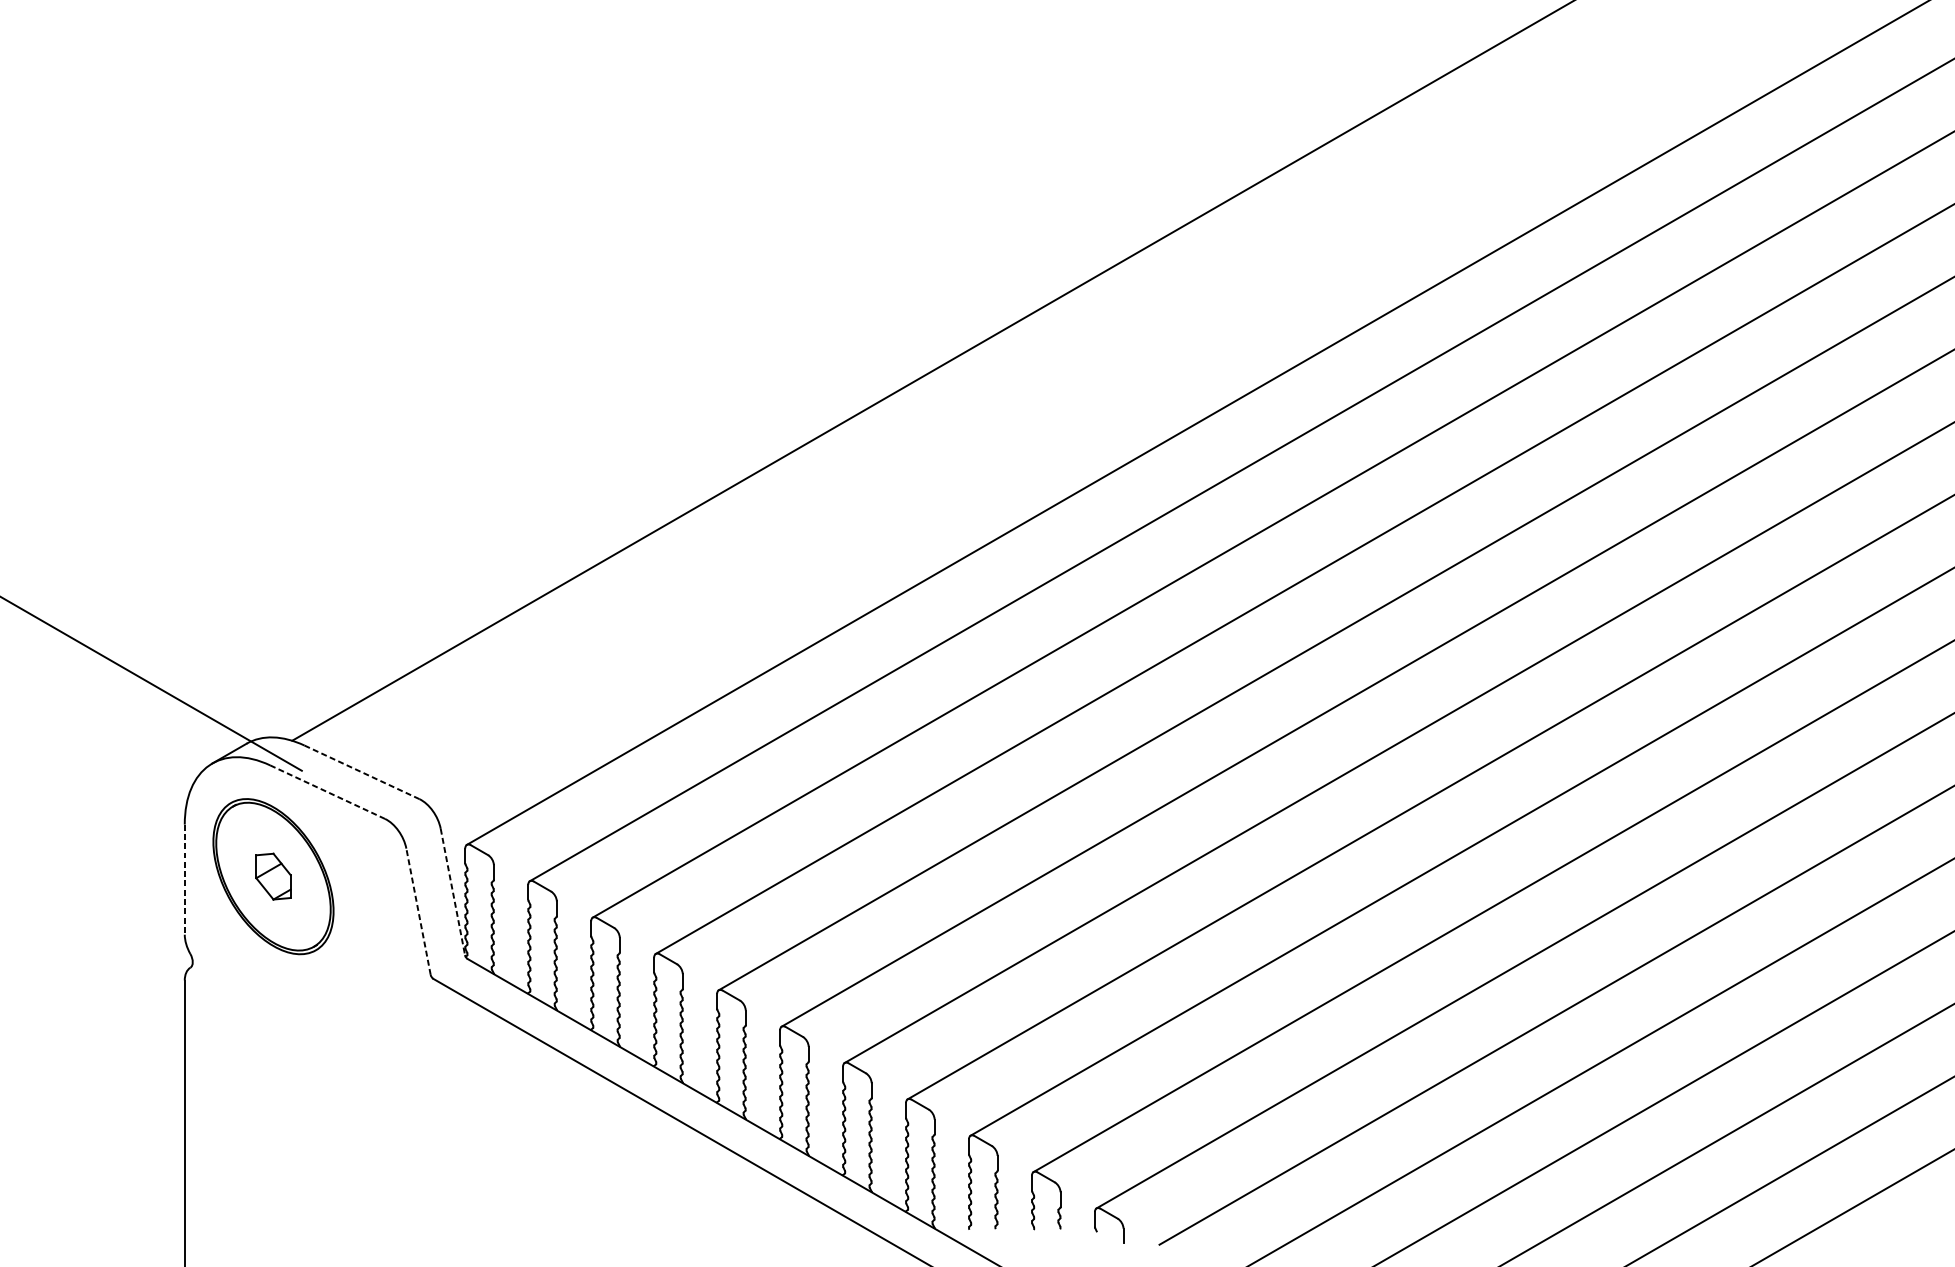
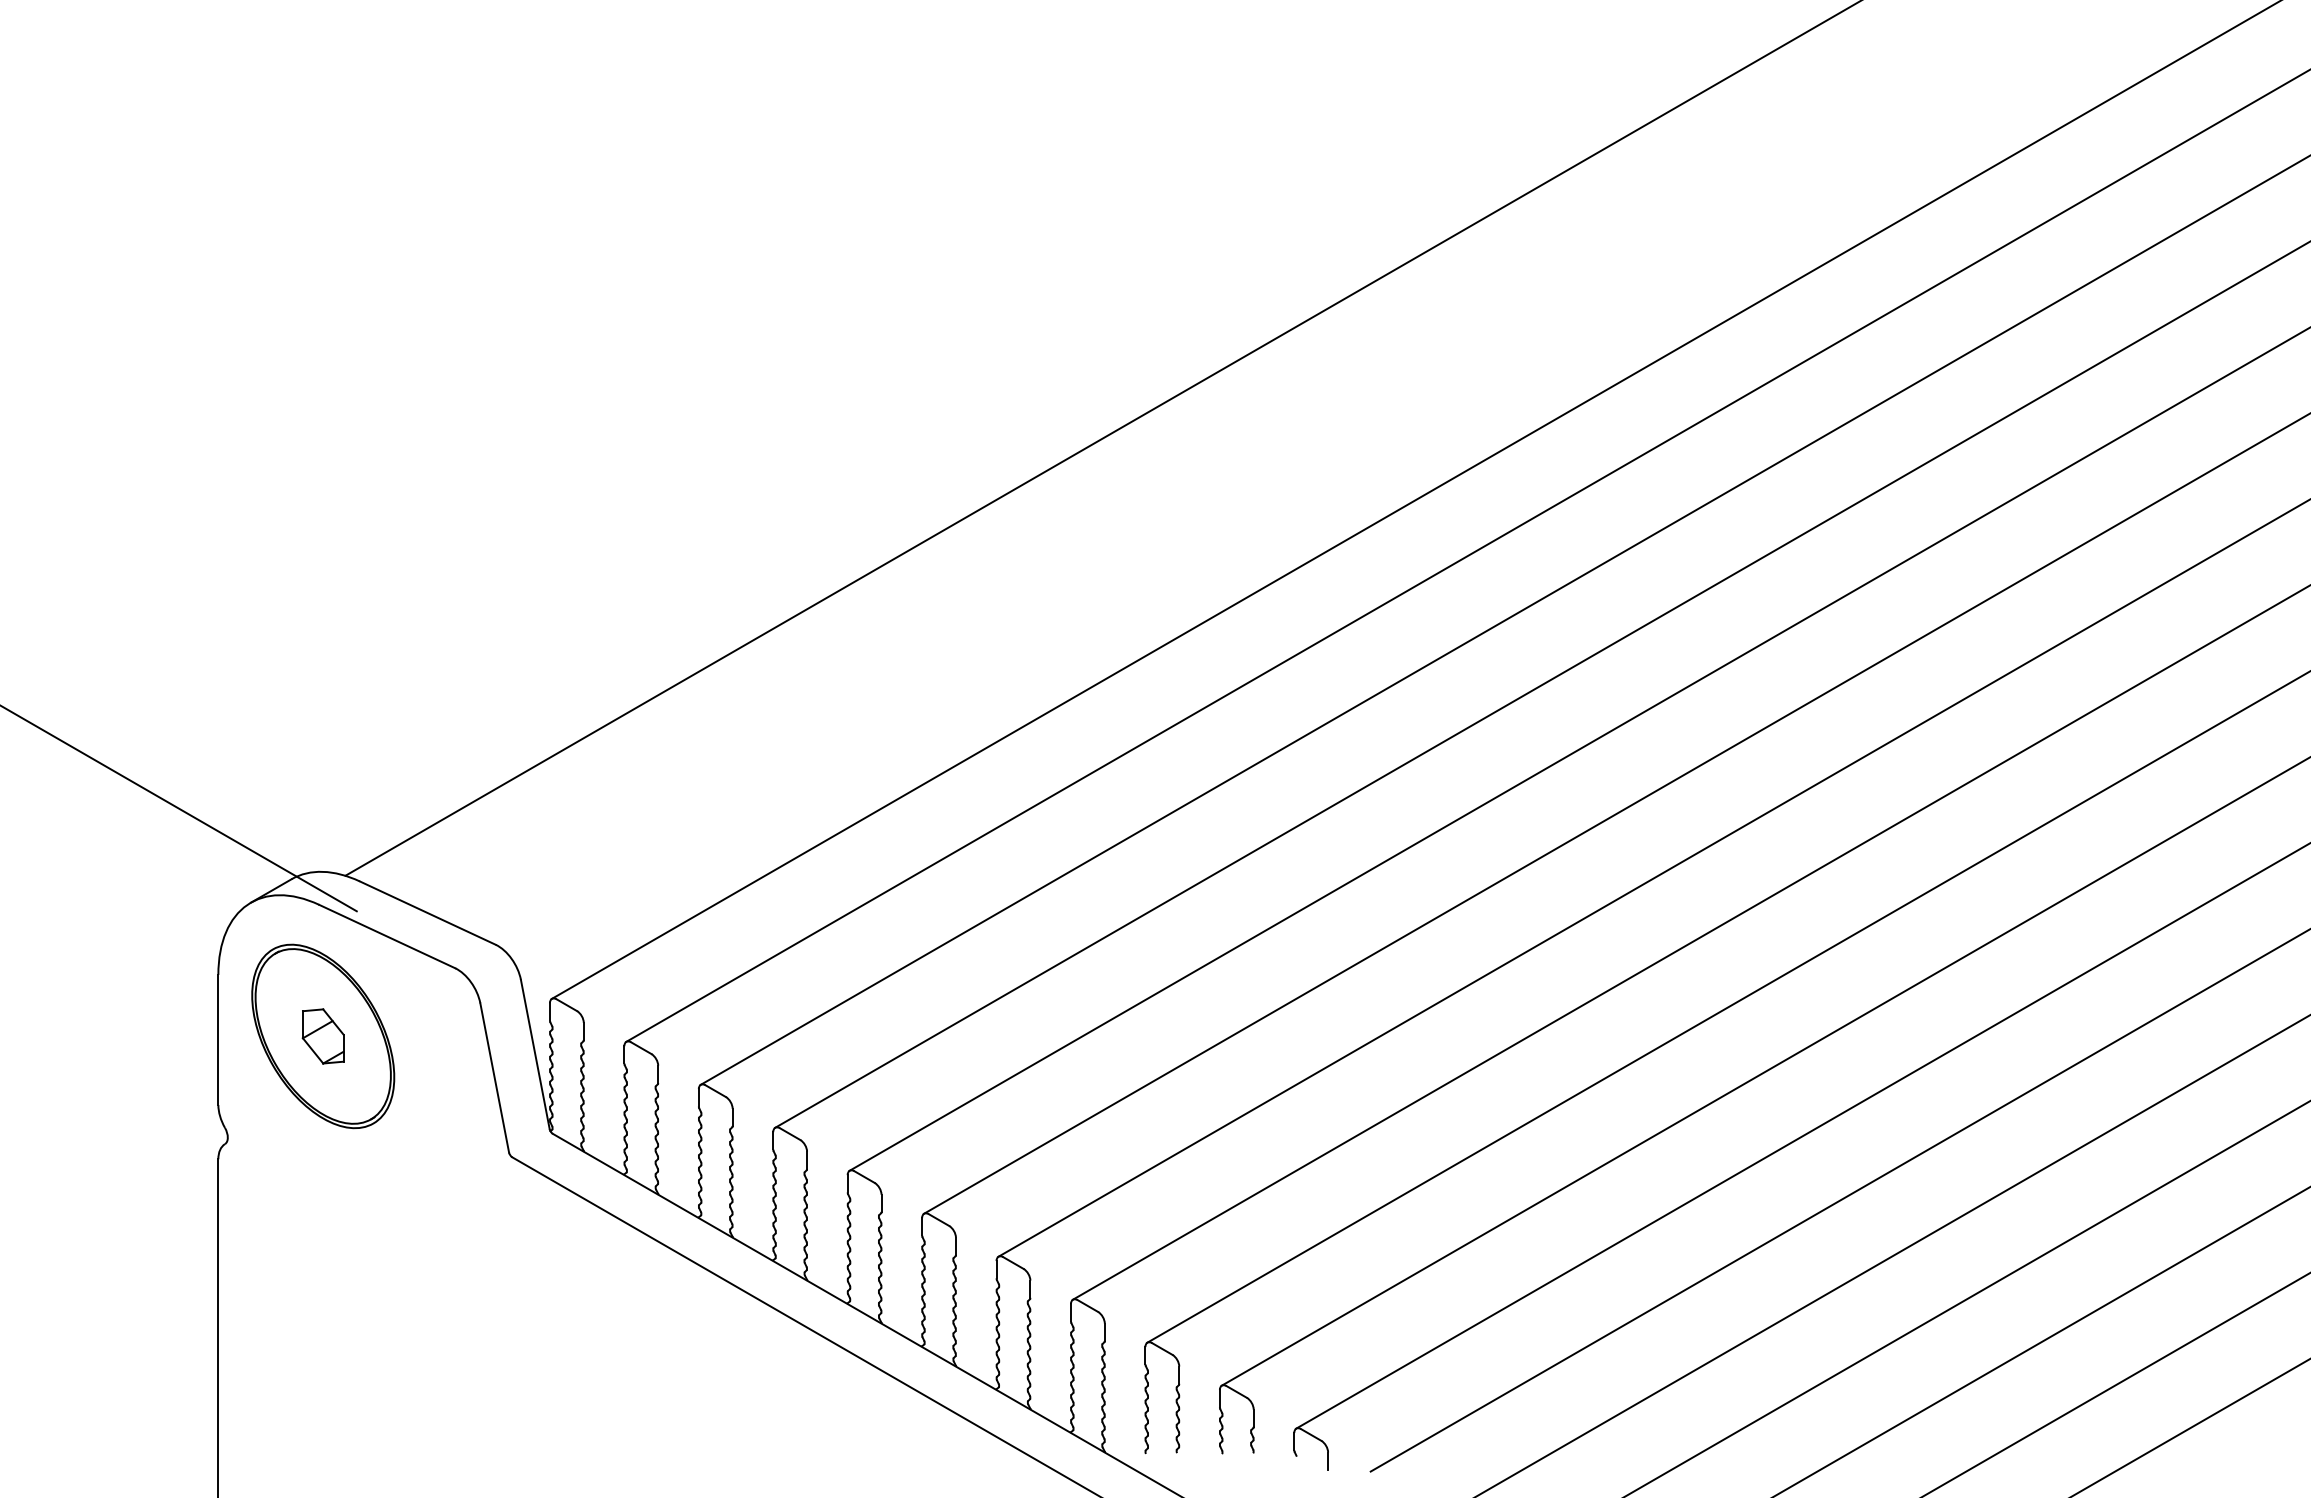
line: (361, 772) -> (427, 913), dashed -> solid
line: (327, 792) -> (387, 936), dashed -> solid
line: (184, 880) -> (218, 1040), dashed -> solid
line: (453, 891) -> (535, 1054), dashed -> solid
line: (418, 911) -> (494, 1077), dashed -> solid

